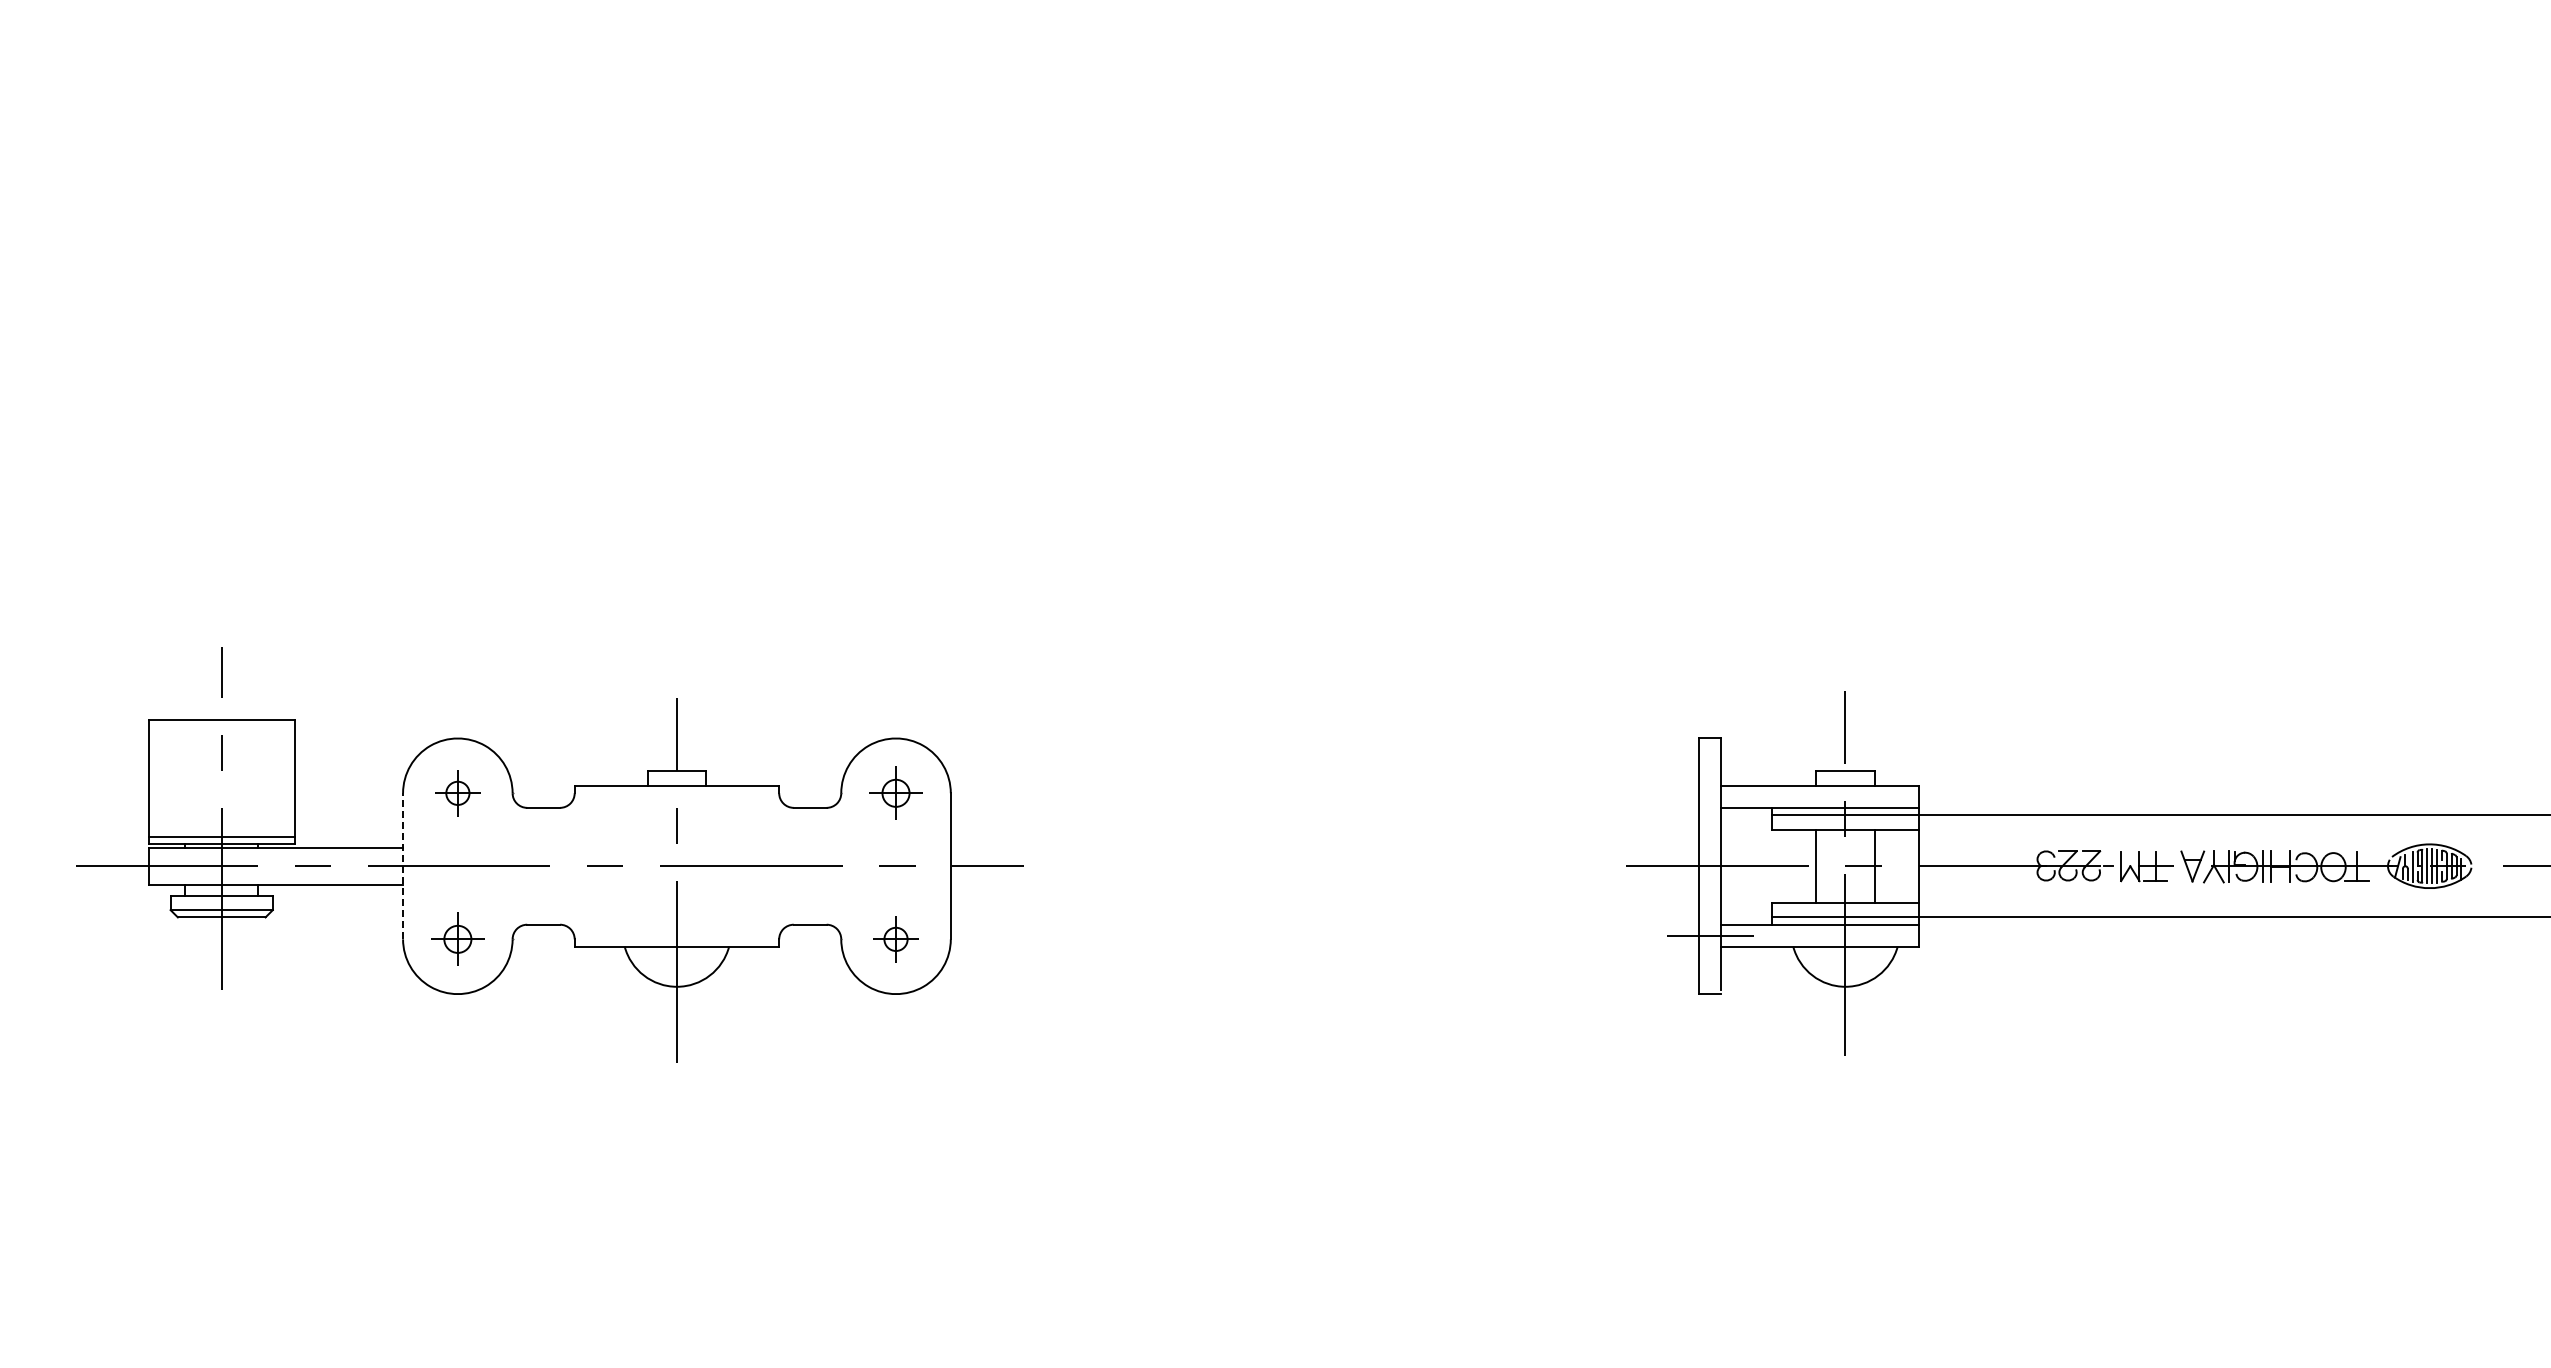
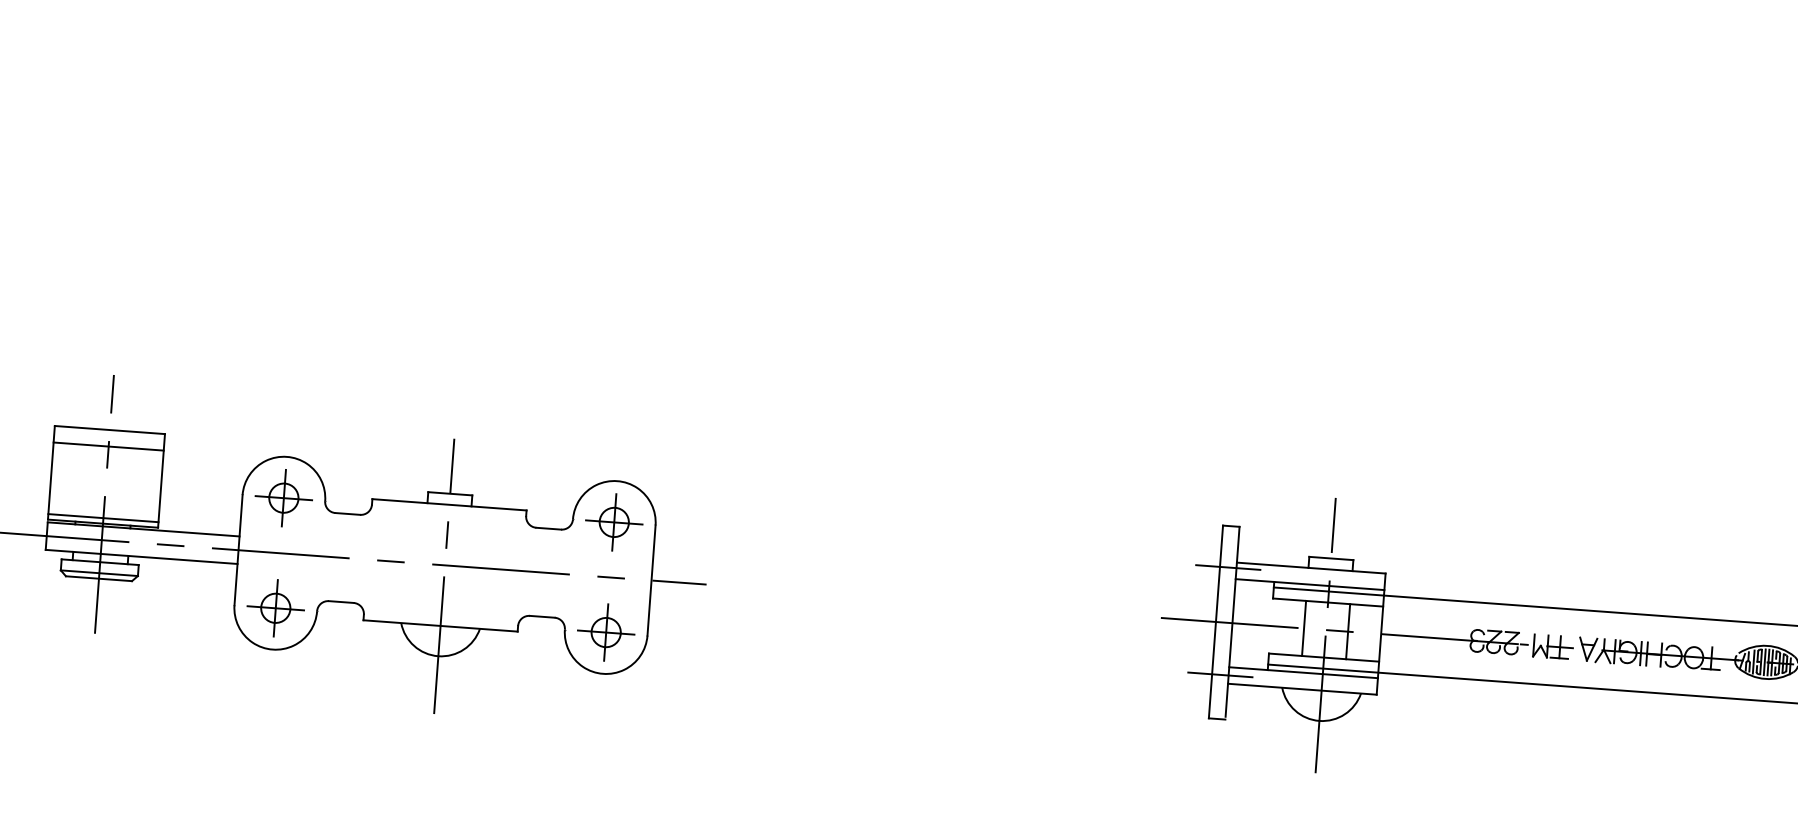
line: (221, 742) -> (108, 446), added
part: (457, 793) -> (283, 498), size x1.67
part: (895, 793) -> (613, 522), size x1.43
line: (1710, 793) -> (1228, 567), added
line: (403, 865) -> (238, 549), dashed -> solid
part: (457, 939) -> (275, 608), size x1.43
part: (895, 939) -> (605, 632), size x1.67

